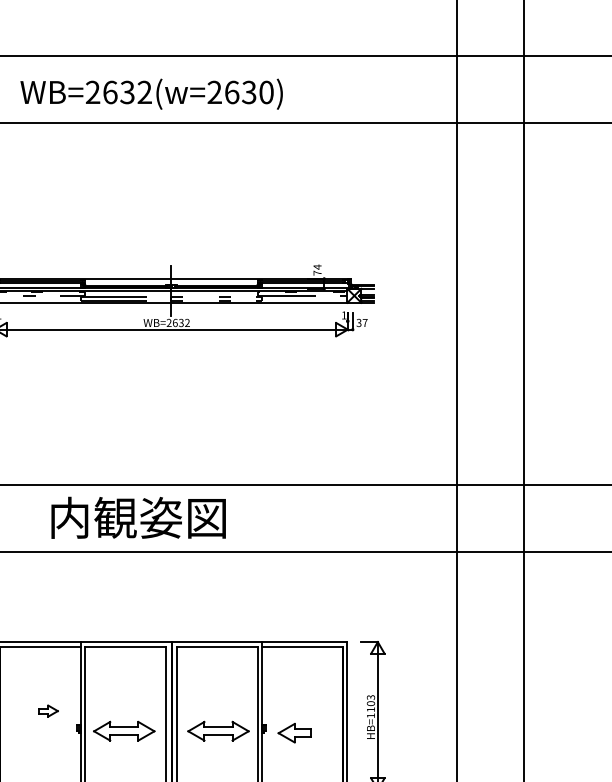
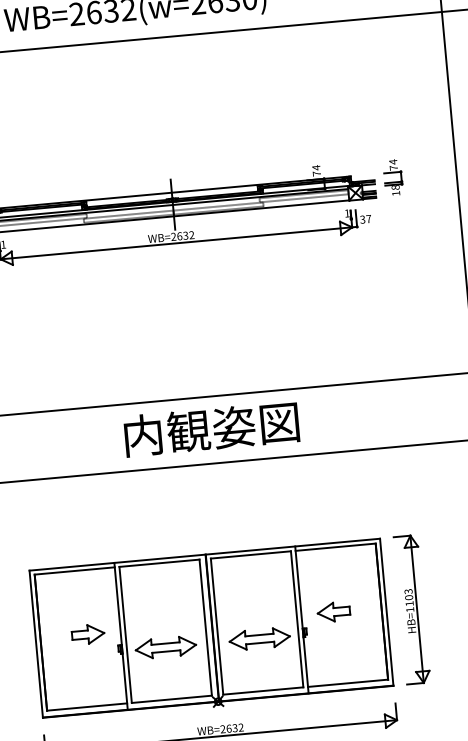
part: (393, 283) -> (393, 177), added
text: (138, 517) -> (211, 428), moved
part: (48, 710) -> (88, 633), size x1.67
part: (294, 733) -> (333, 612), moved

